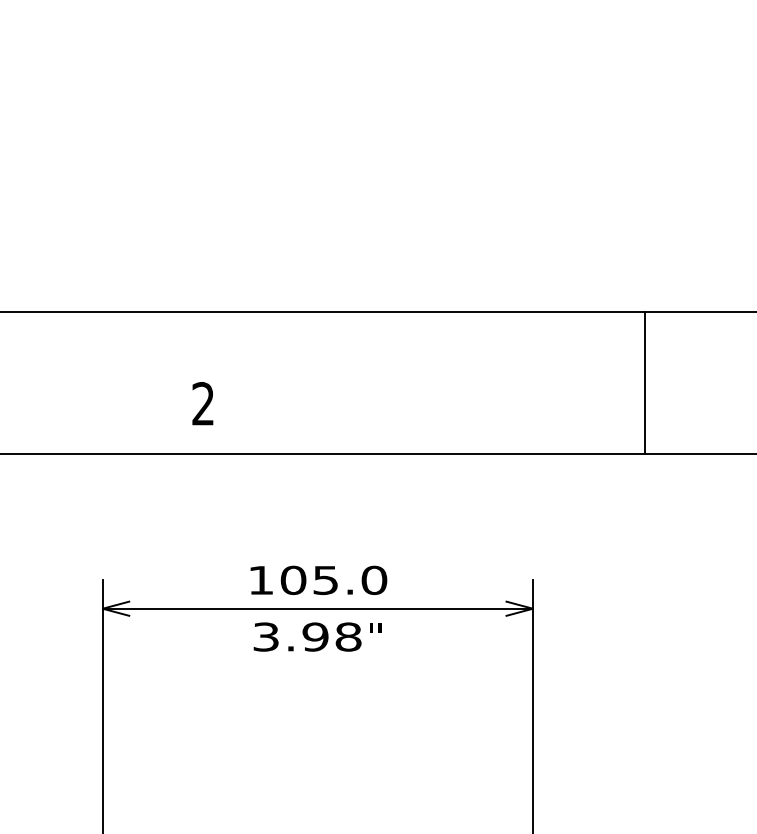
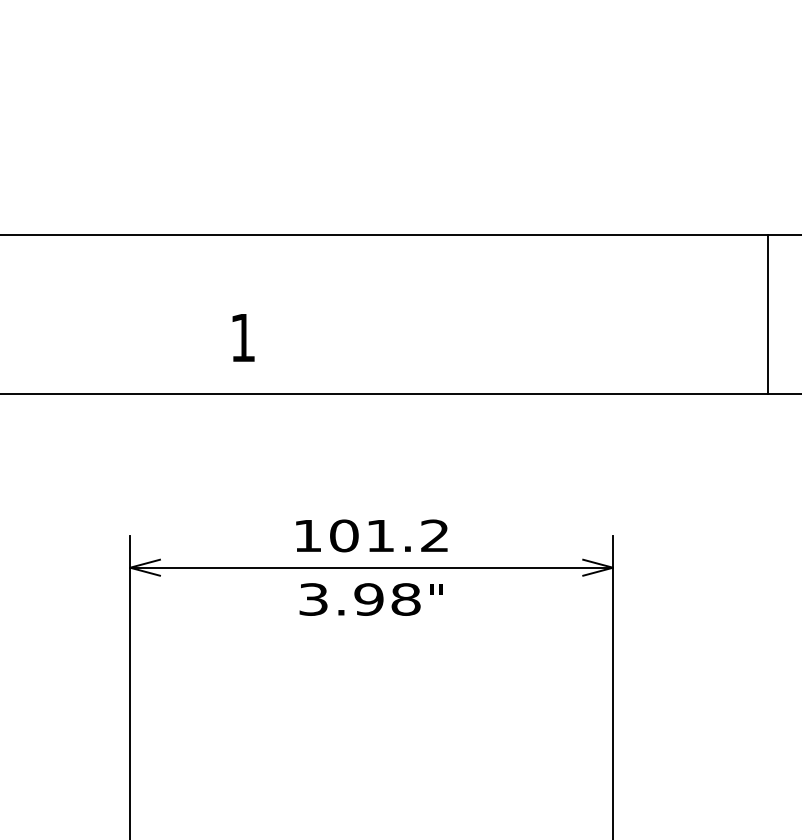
line: (645, 382) -> (768, 313), moved
text: (202, 403) -> (242, 337), 2 -> 1
text: (350, 580) -> (408, 536), 105.0 -> 101.2

